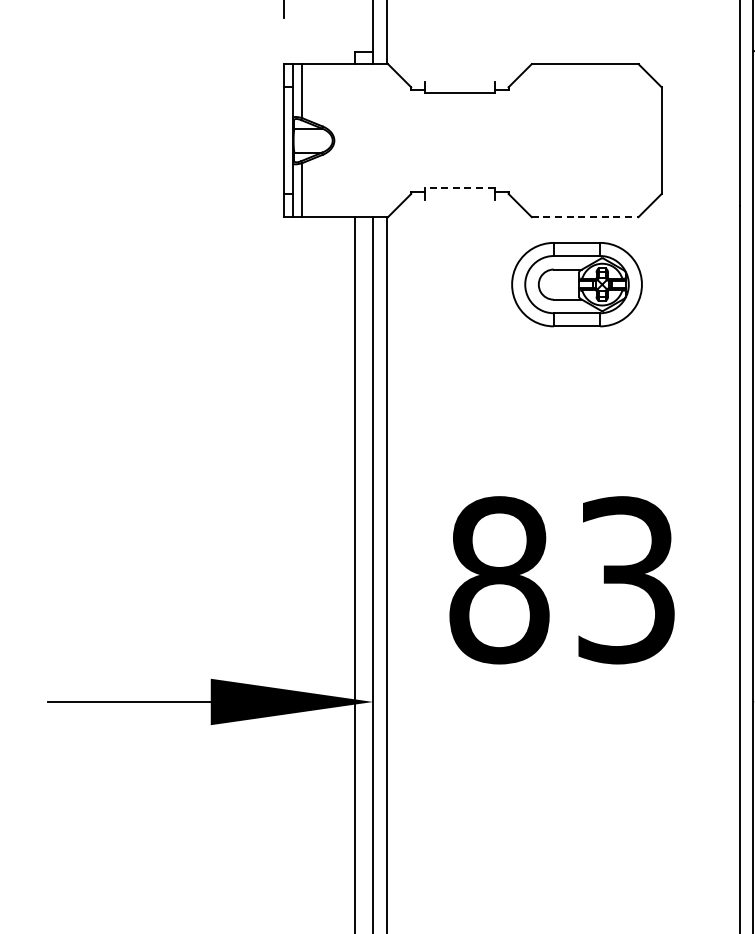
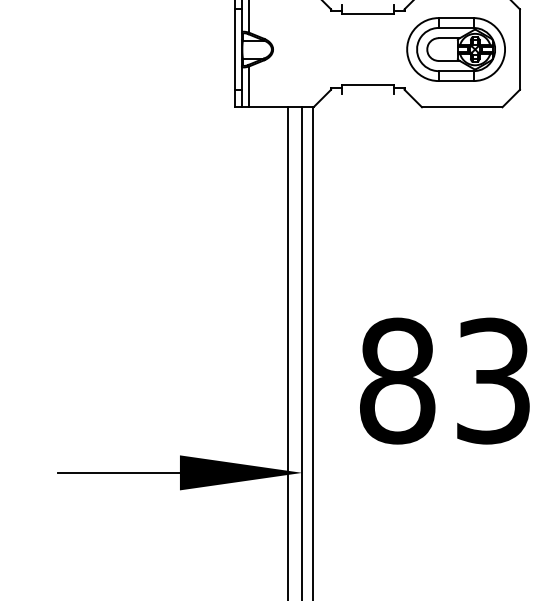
line: (459, 188) -> (367, 85), dashed -> solid
line: (585, 217) -> (462, 107), dashed -> solid
part: (576, 284) -> (455, 49), moved

